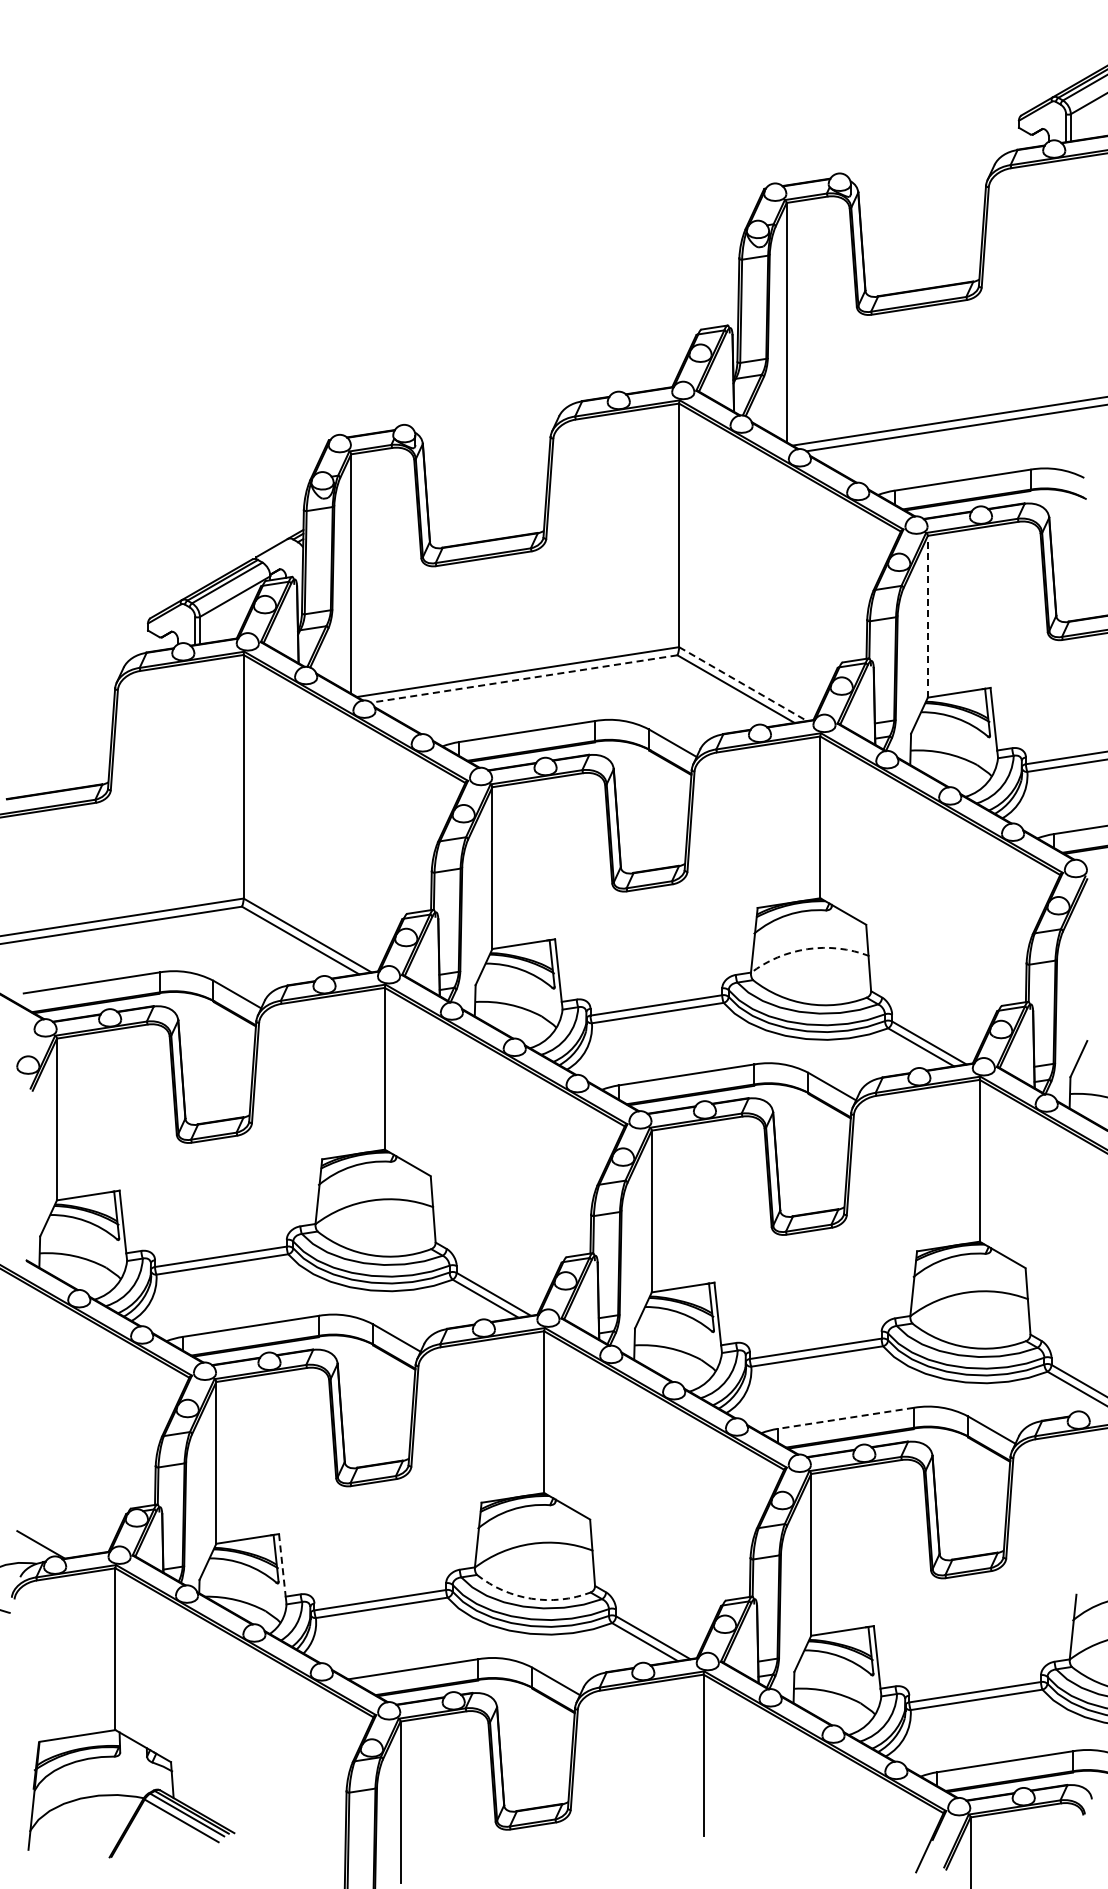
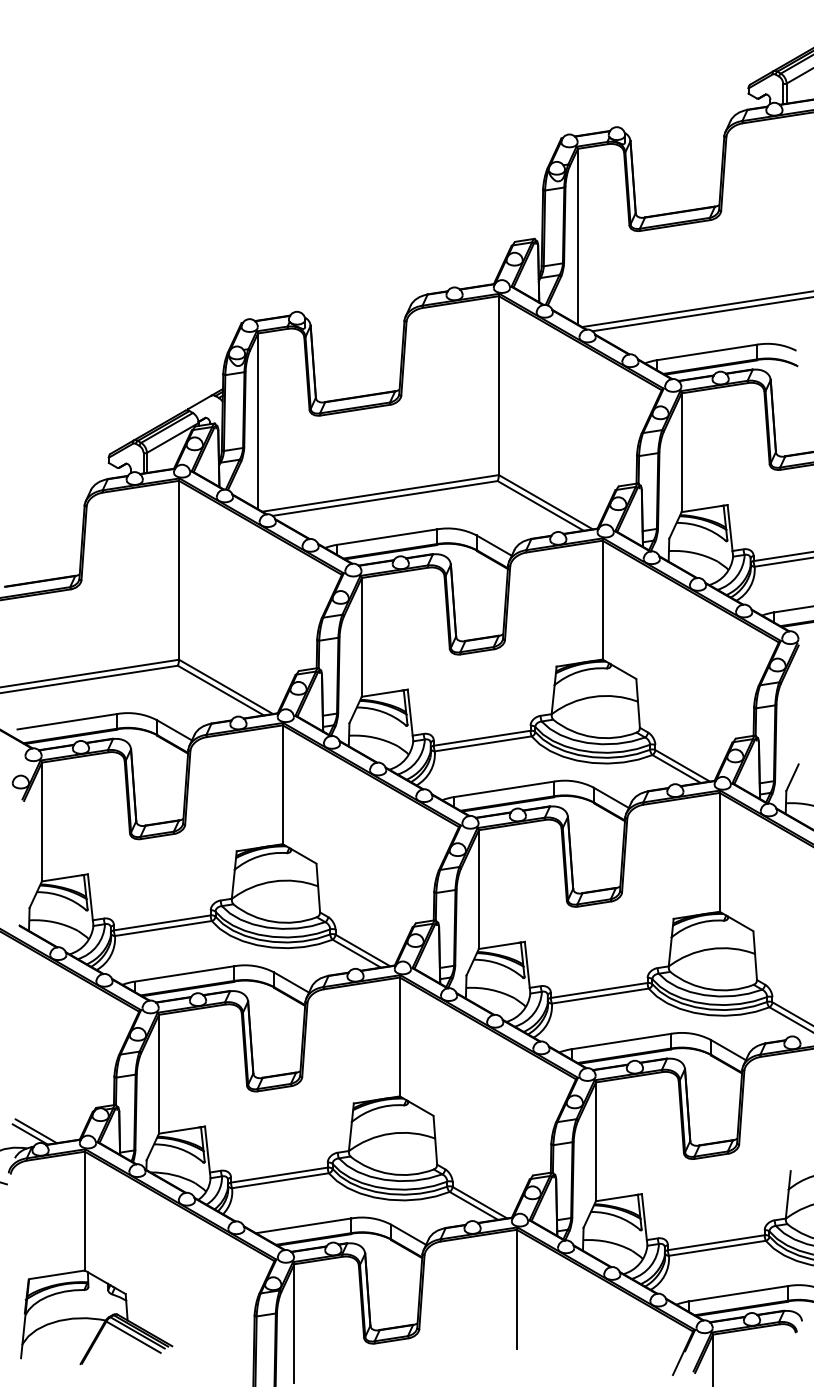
line: (927, 616) -> (681, 452), dashed -> solid
line: (524, 678) -> (385, 498), dashed -> solid
line: (743, 684) -> (546, 502), dashed -> solid
arc: (807, 949) -> (593, 697), dashed -> solid
line: (845, 1418) -> (621, 1041), dashed -> solid
line: (49, 1540) -> (36, 1131), added
line: (282, 1565) -> (207, 1149), dashed -> solid
arc: (531, 1598) -> (390, 1173), dashed -> solid

